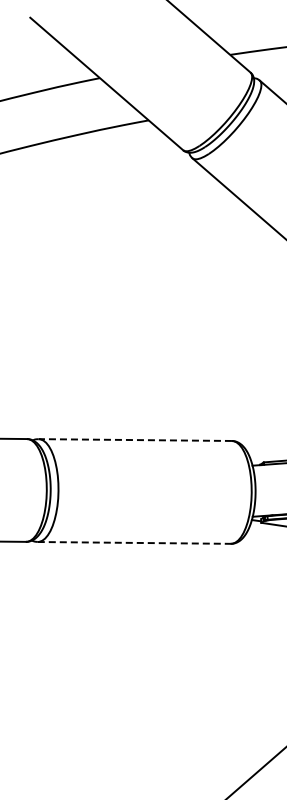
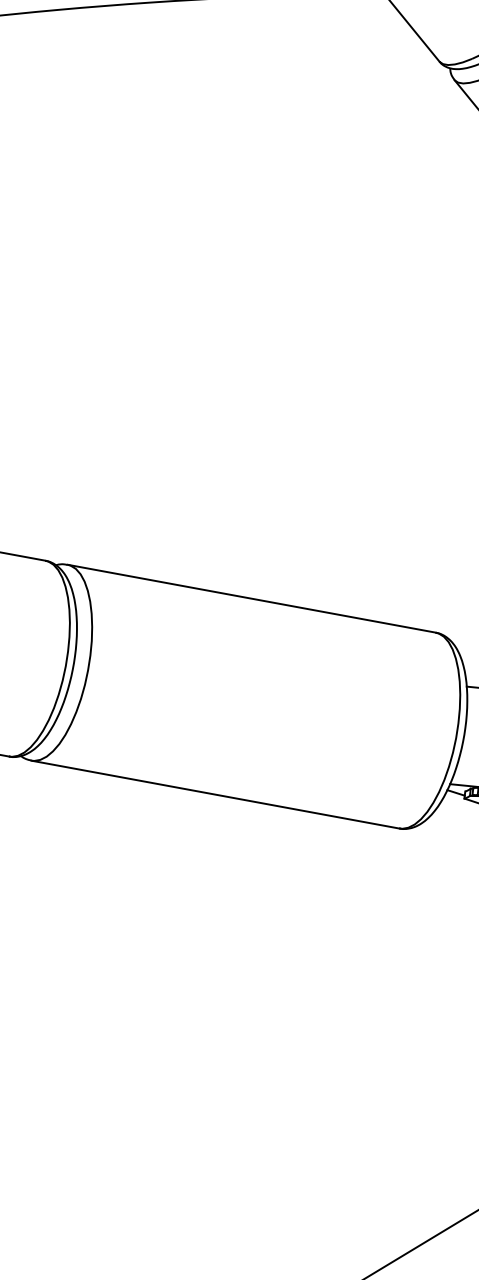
line: (135, 440) -> (251, 599), dashed -> solid
line: (134, 542) -> (215, 793), dashed -> solid

